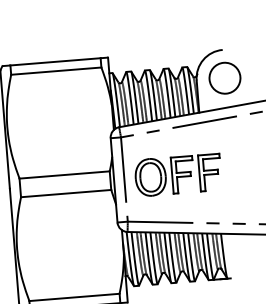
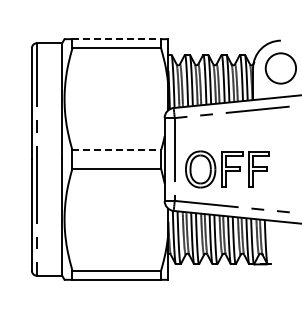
line: (56, 62) -> (117, 39), solid -> dashed
line: (65, 175) -> (117, 150), solid -> dashed
part: (178, 175) -> (227, 169), moved

